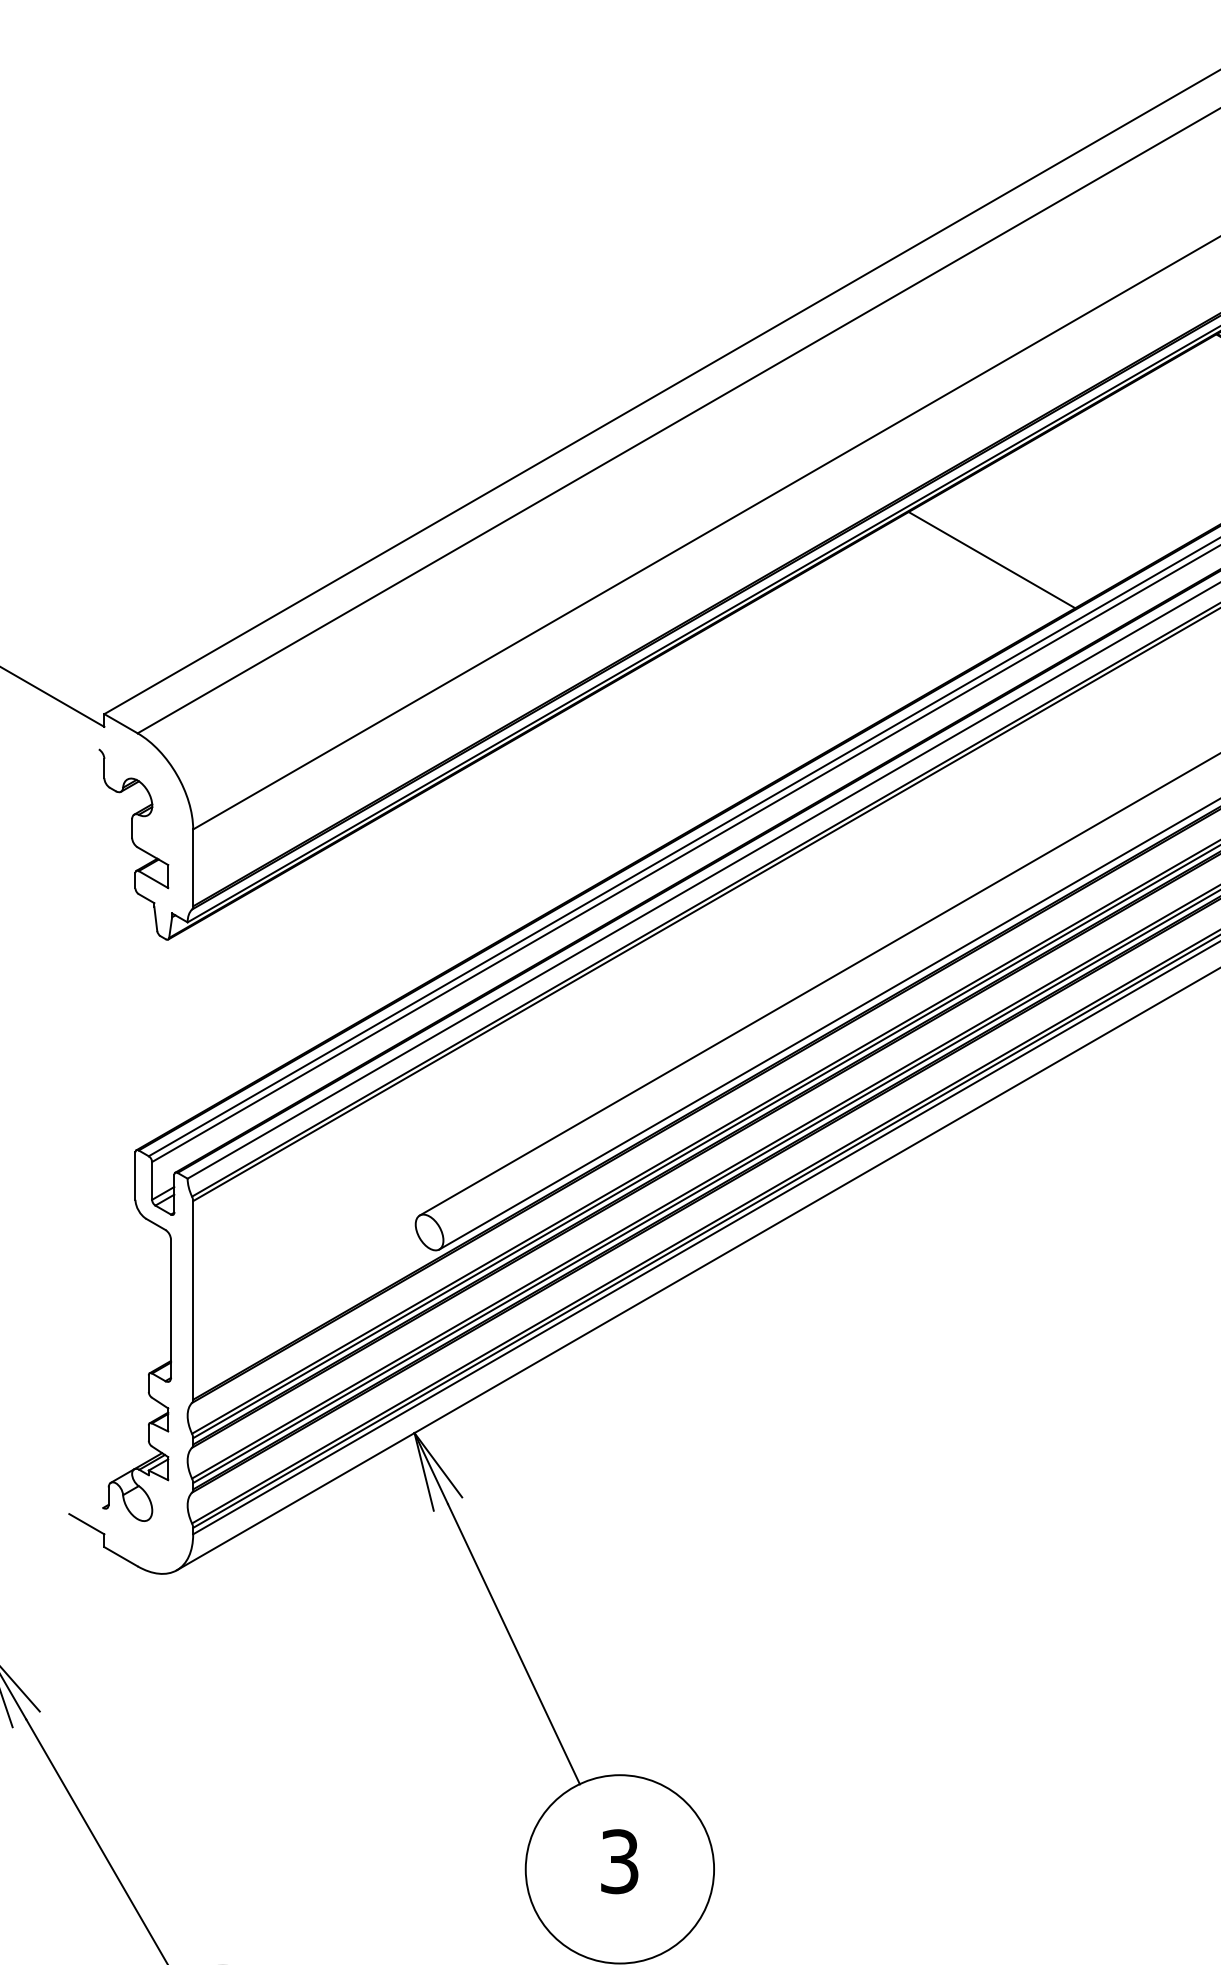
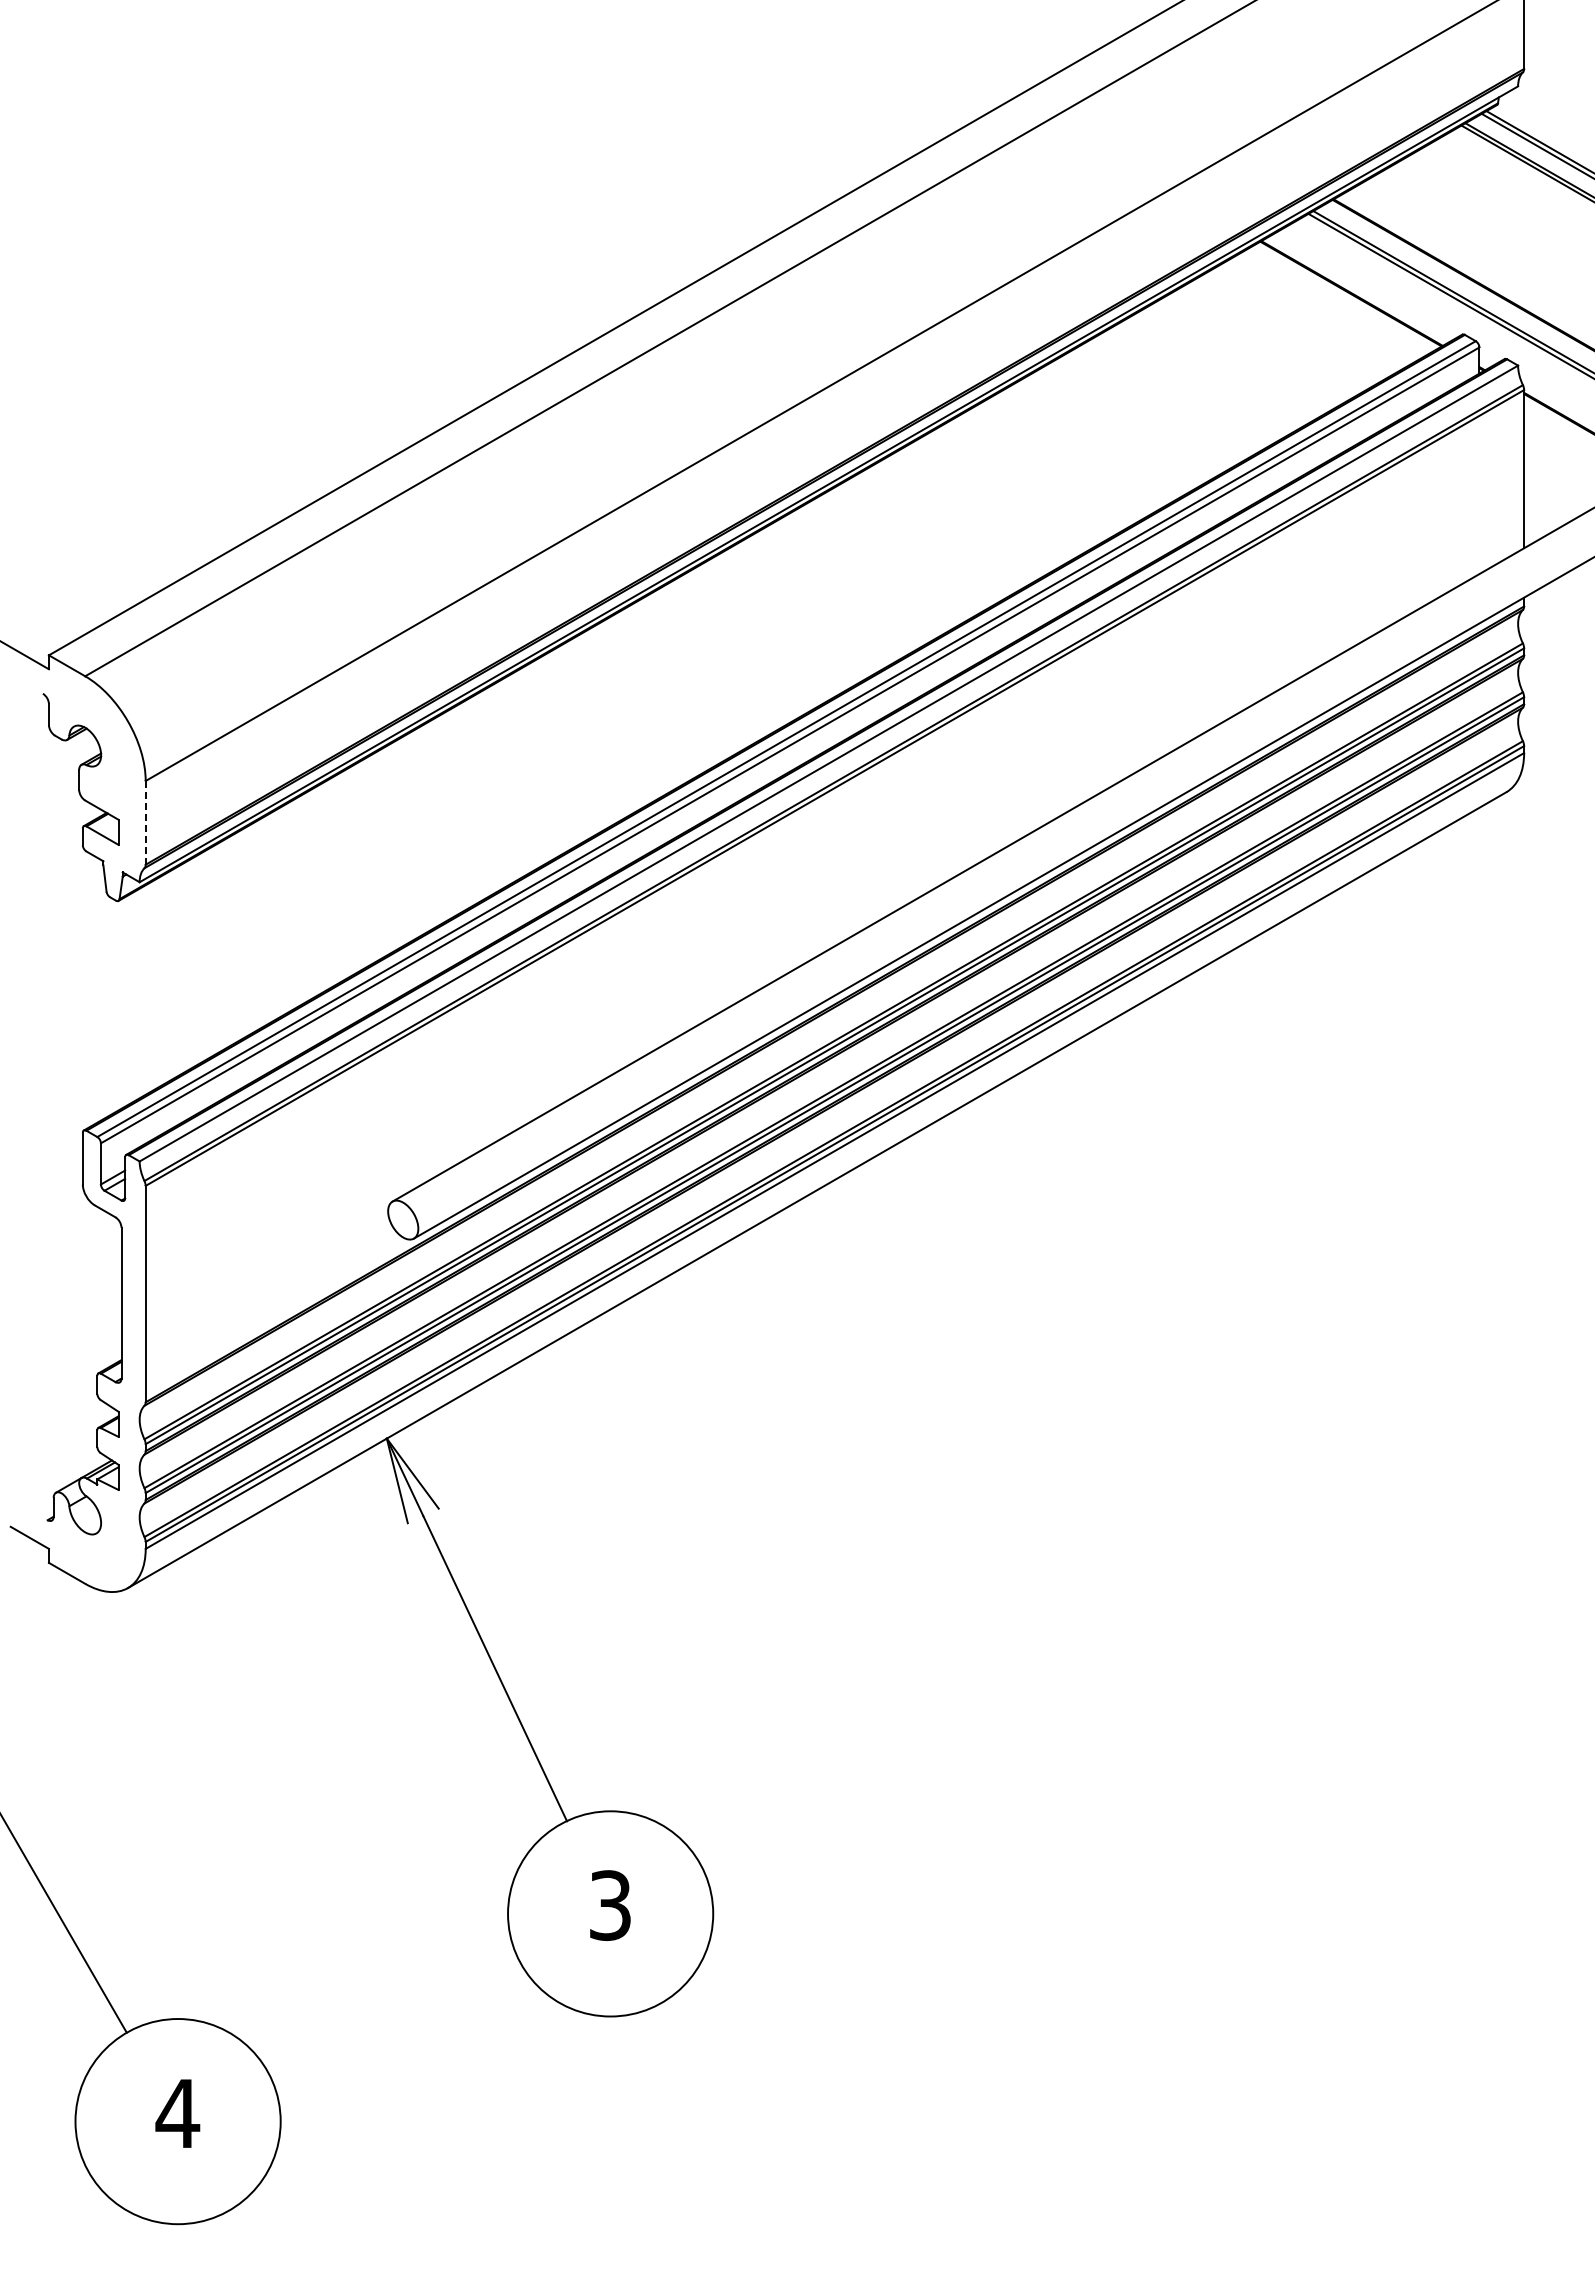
line: (991, 560) -> (1015, 487), removed
line: (193, 867) -> (145, 822), solid -> dashed

